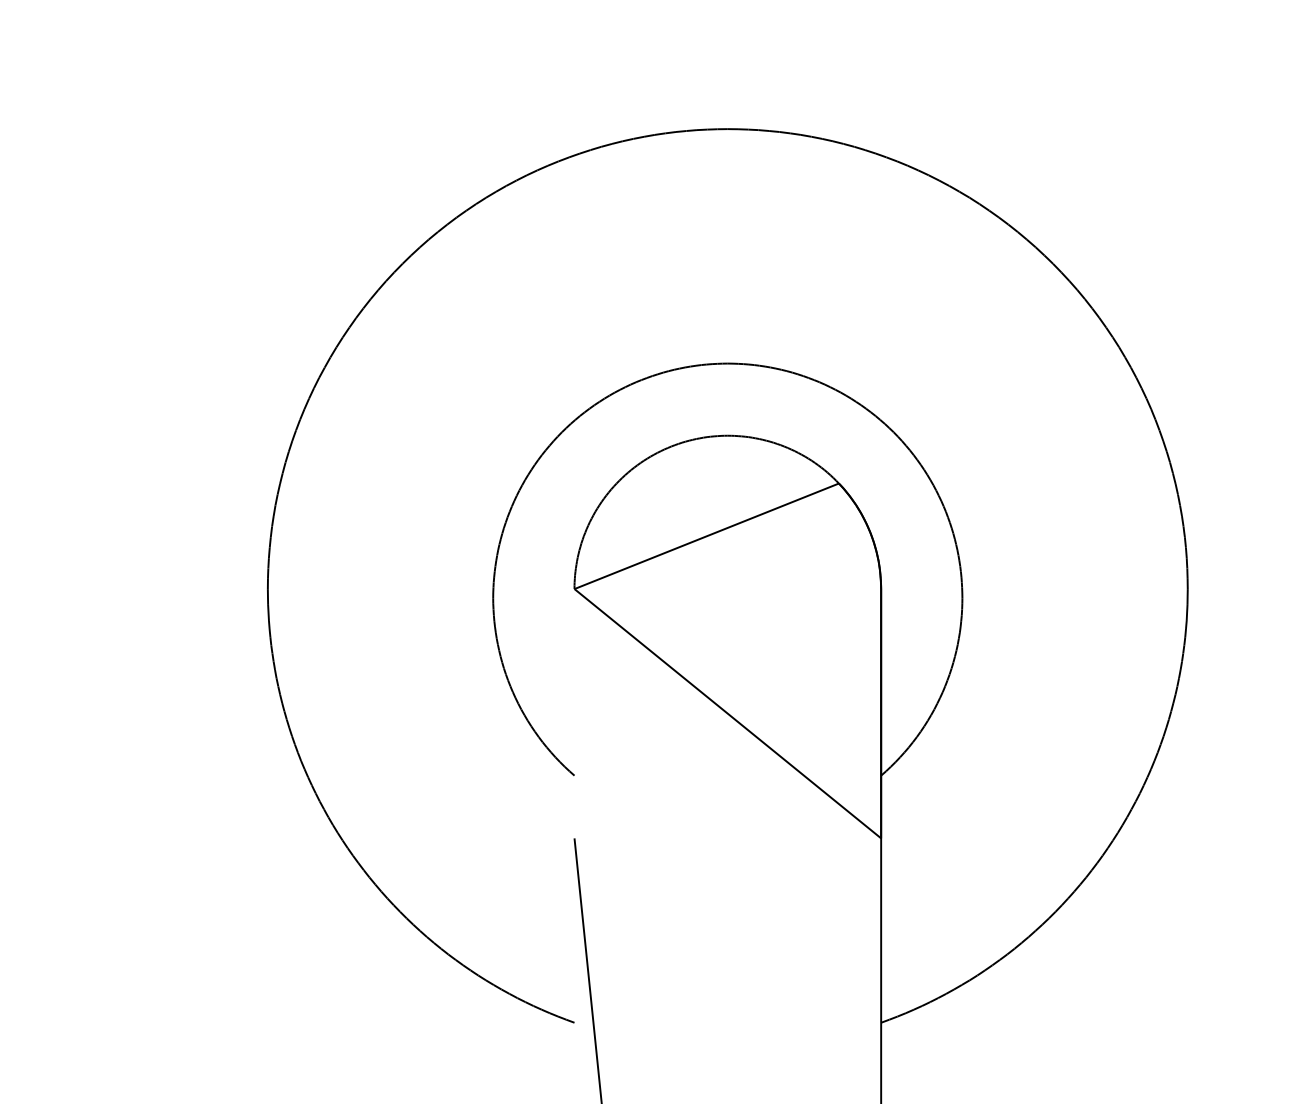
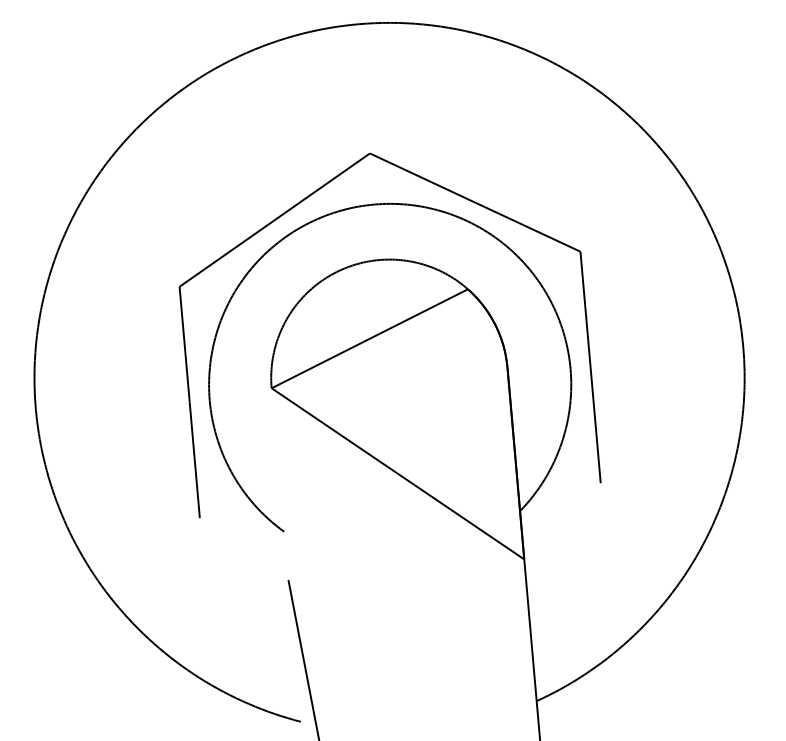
part: (634, 352) -> (301, 202), added

